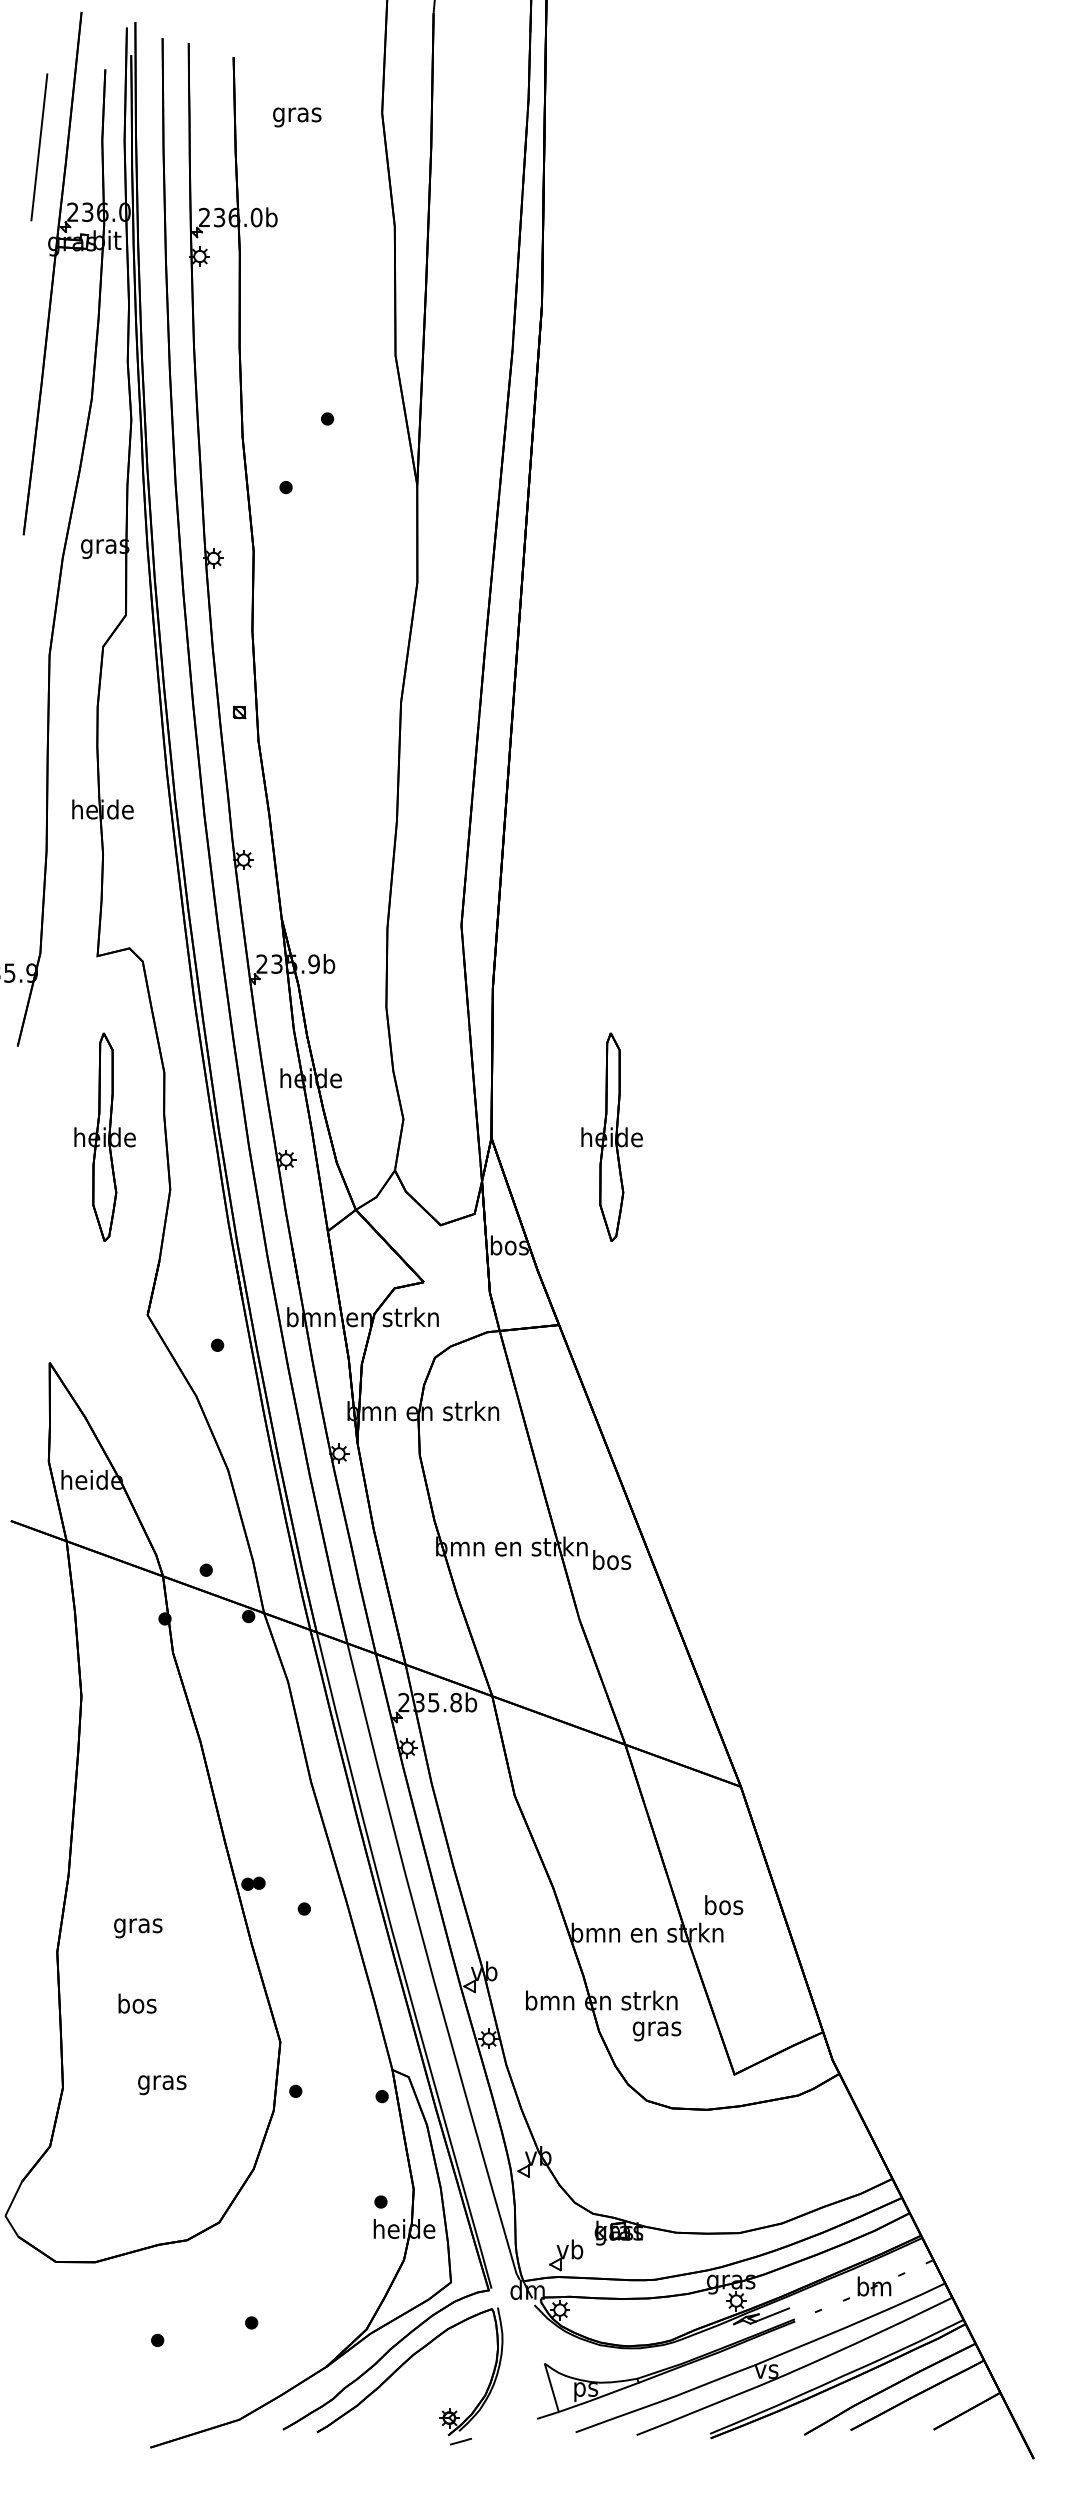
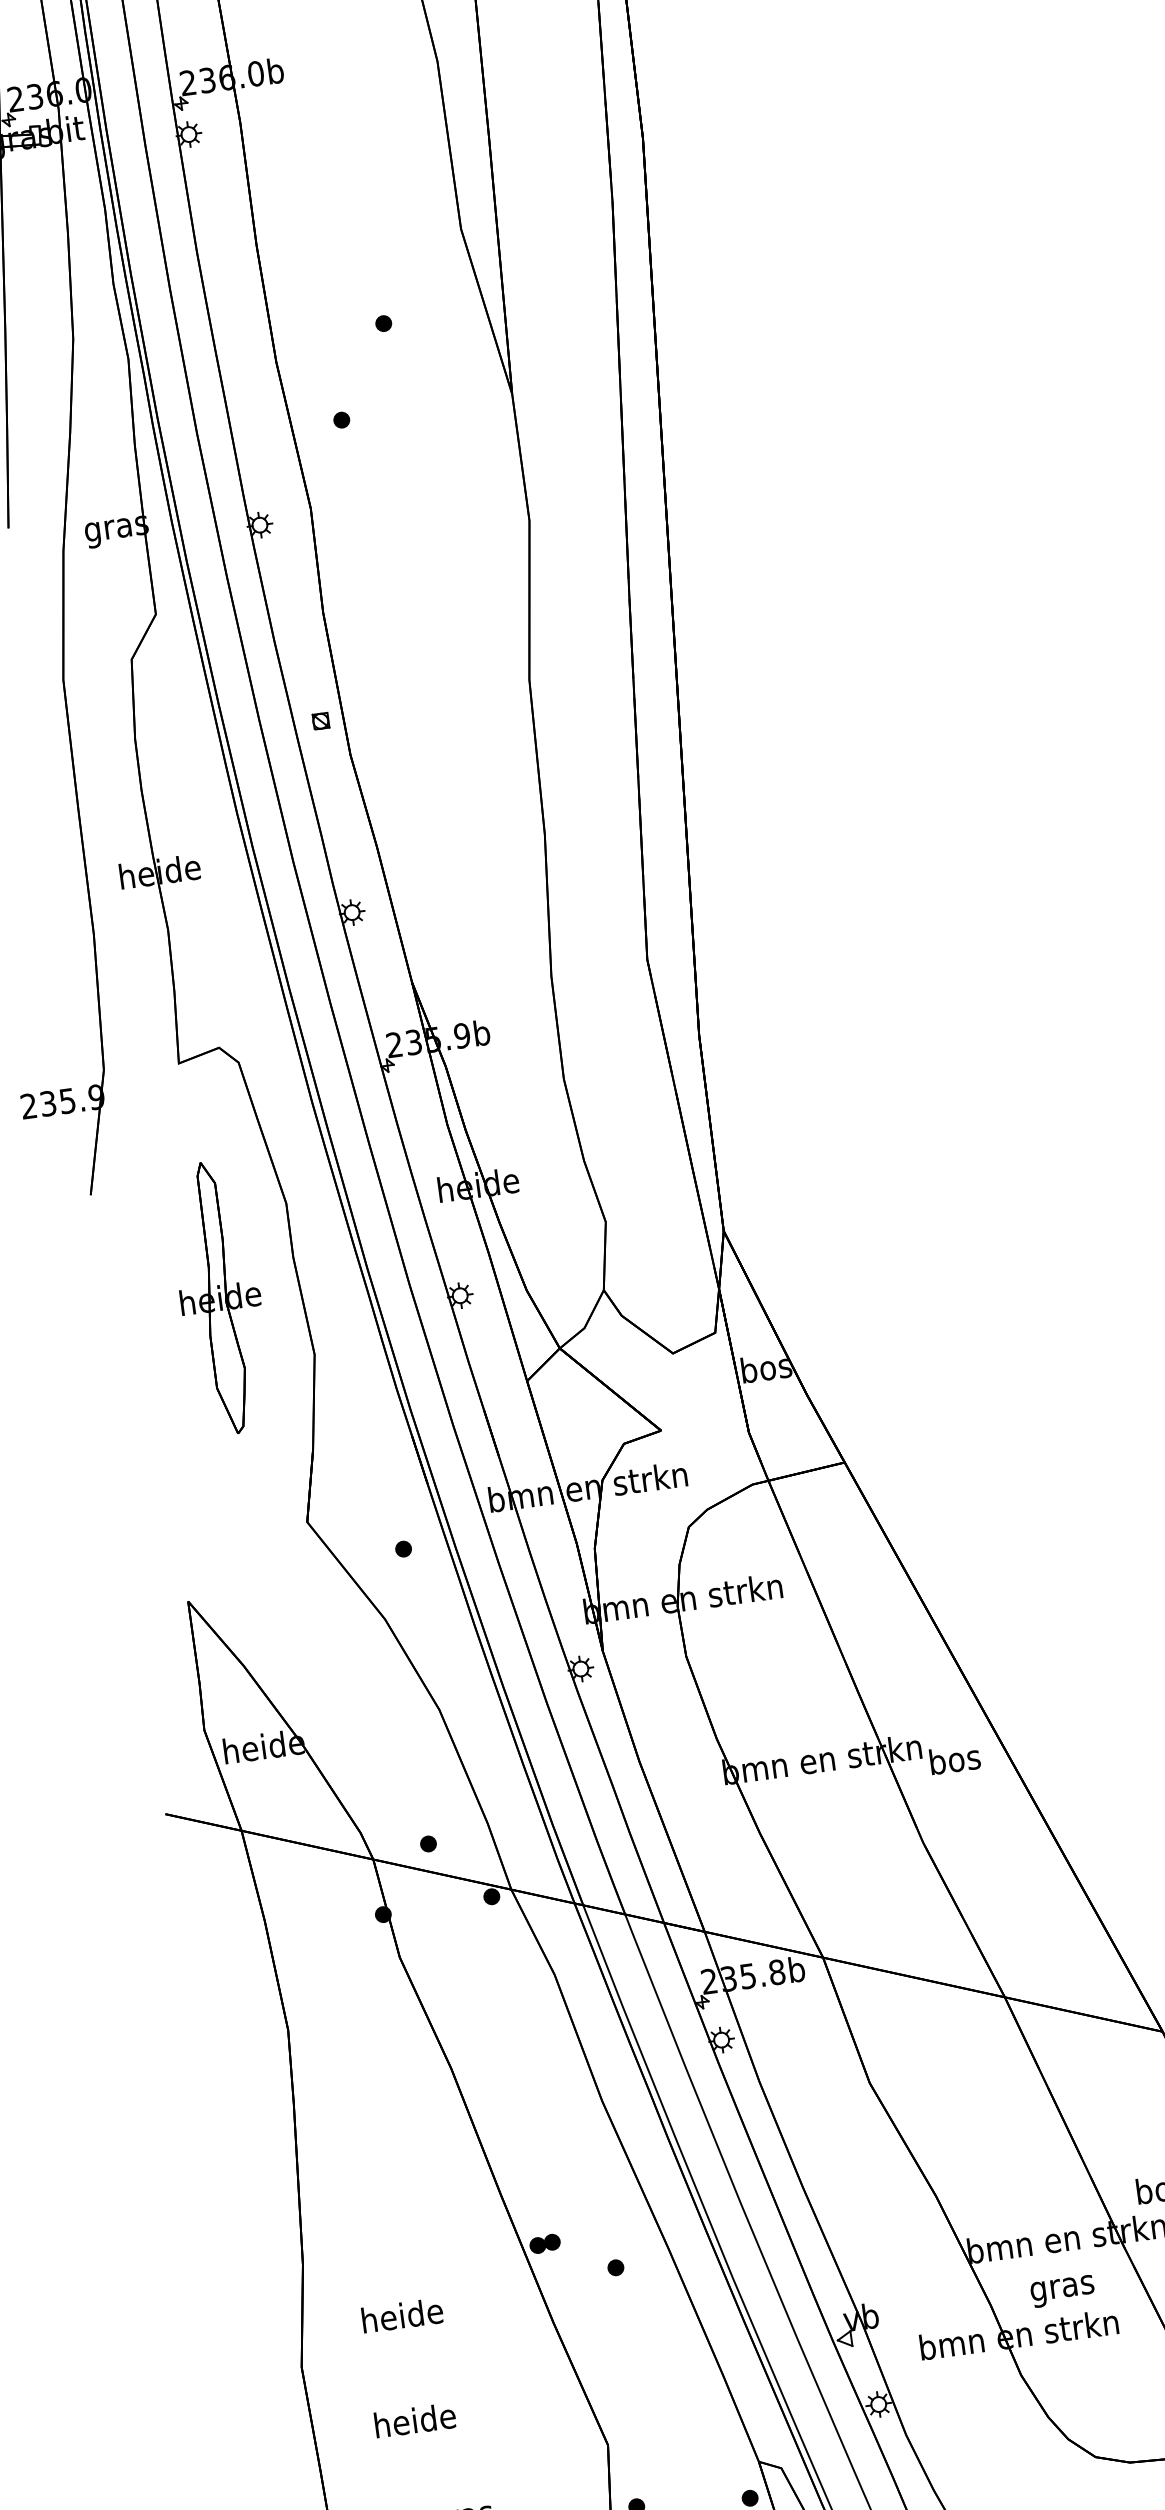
part: (611, 1136) -> (879, 1207), removed
text: (138, 1925) -> (402, 2318), gras -> heide
text: (137, 2003) -> (415, 2420), bos -> heide
text: (656, 2031) -> (1062, 2291), moved

